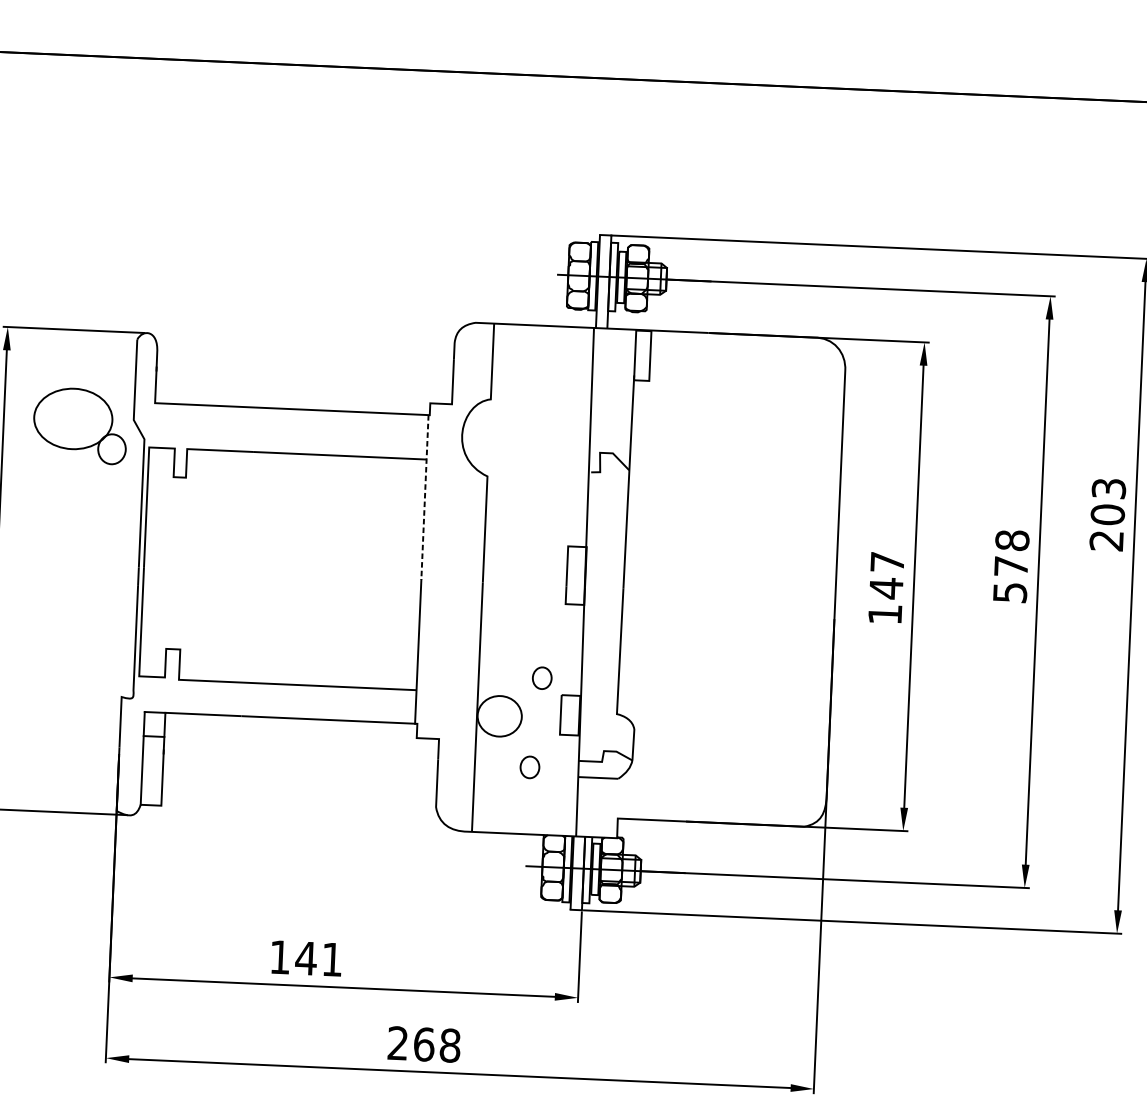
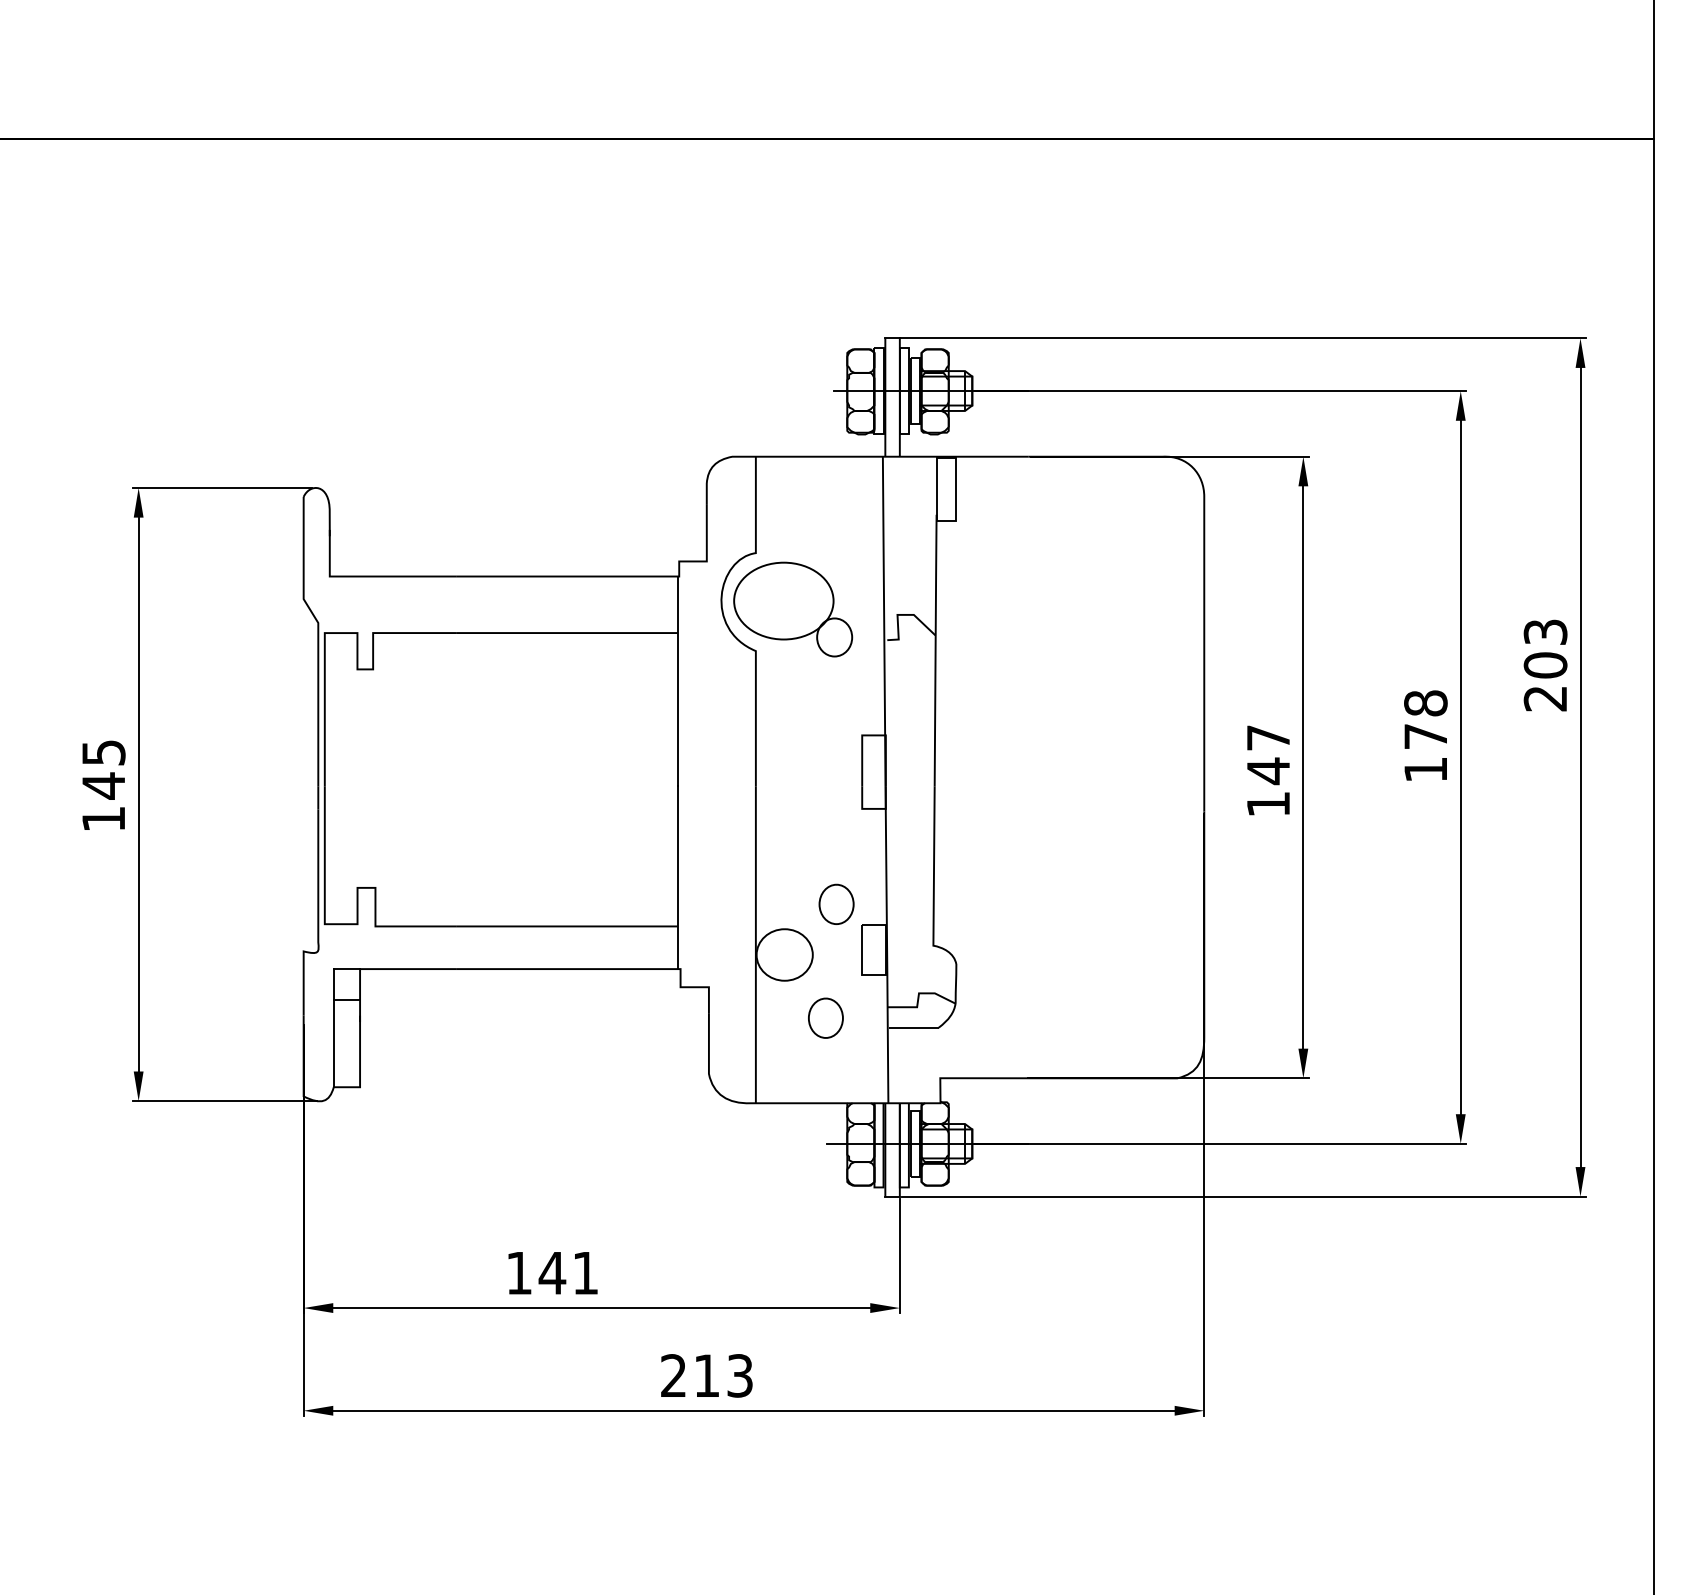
part: (80, 425) -> (793, 609), moved
line: (424, 497) -> (677, 681), dashed -> solid
text: (1009, 592) -> (1425, 769), 578 -> 178
part: (542, 677) -> (836, 903), size x1.43
part: (529, 766) -> (825, 1017), size x1.43
text: (437, 1044) -> (723, 1375), 268 -> 213

